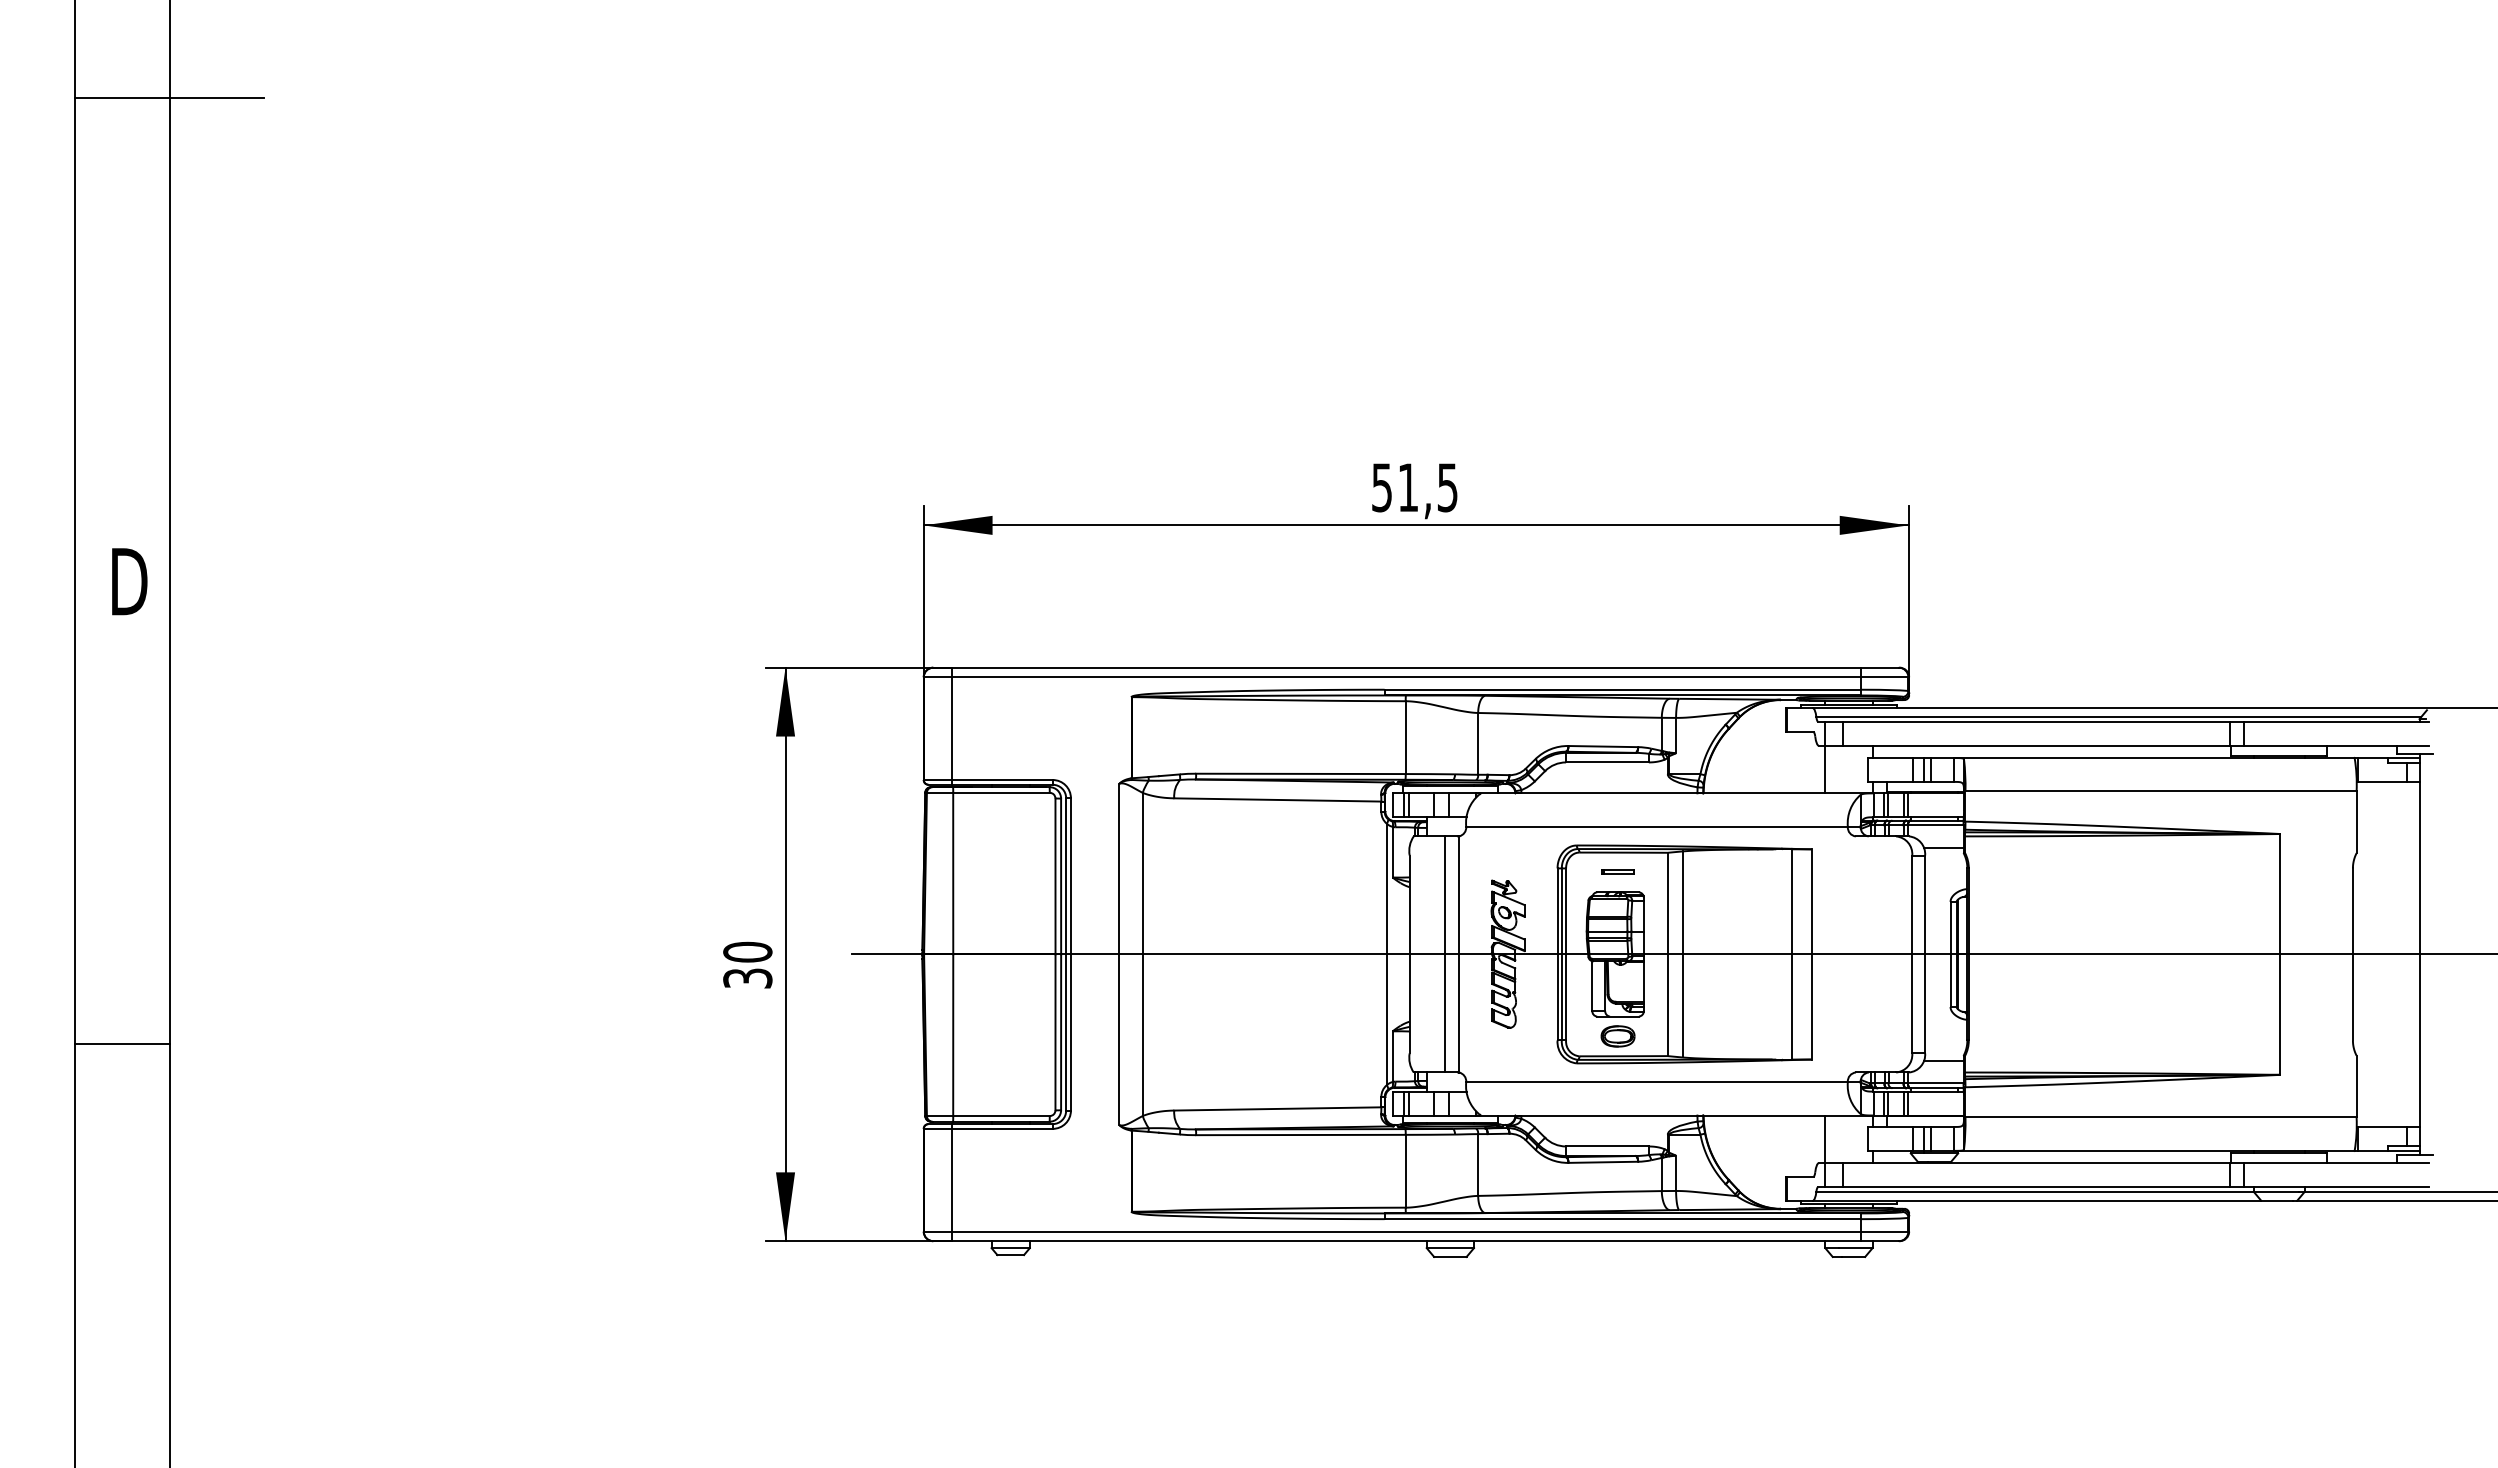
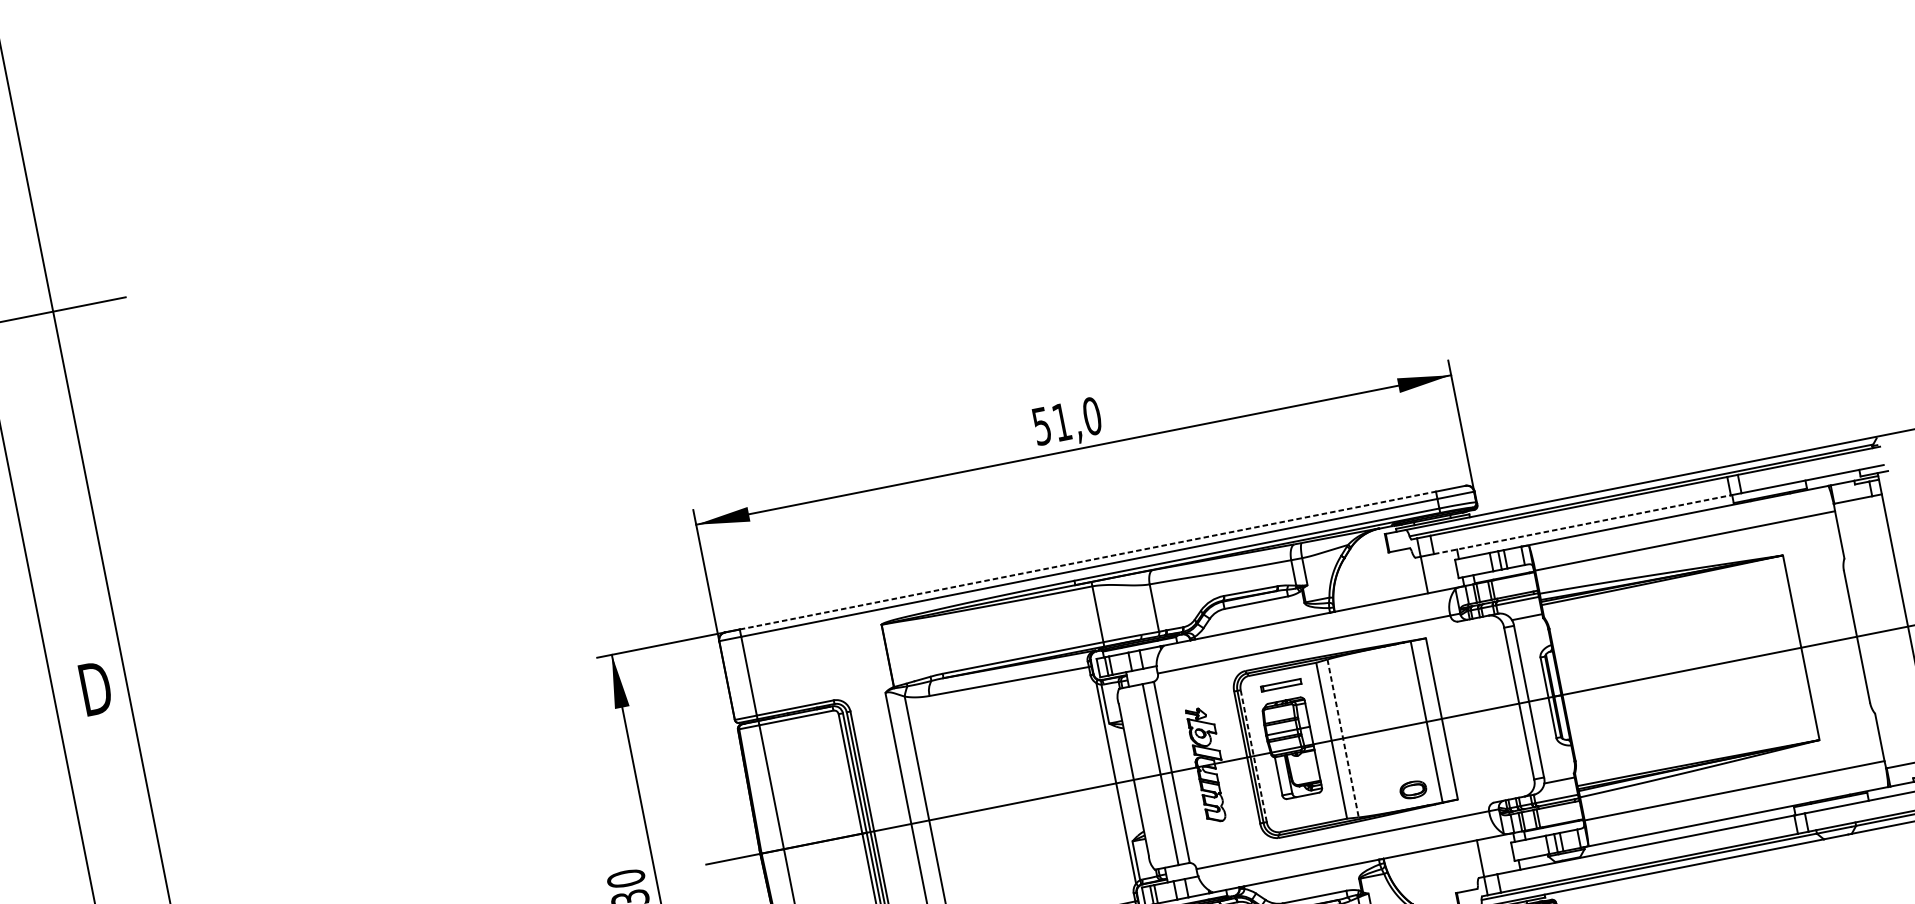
text: (1447, 487) -> (1091, 416), 51,5 -> 51,0
line: (1406, 667) -> (1087, 560), solid -> dashed
line: (2036, 745) -> (1582, 524), solid -> dashed
part: (1617, 871) -> (1280, 684), size x1.6
line: (1566, 954) -> (1254, 756), solid -> dashed
line: (1682, 954) -> (1343, 738), solid -> dashed
part: (1617, 1036) -> (1412, 790), moved

